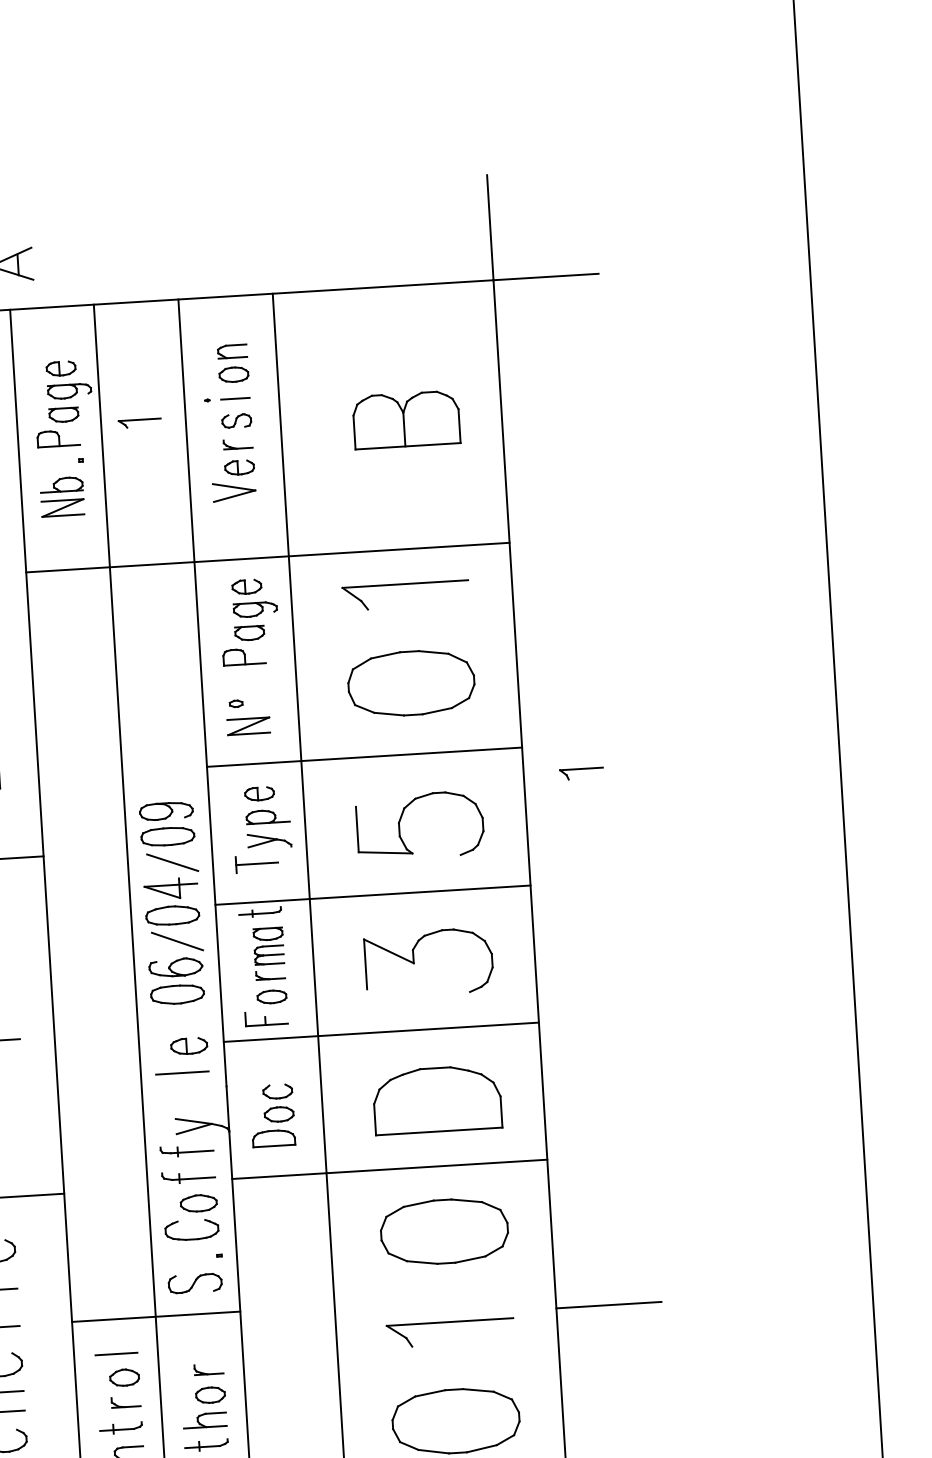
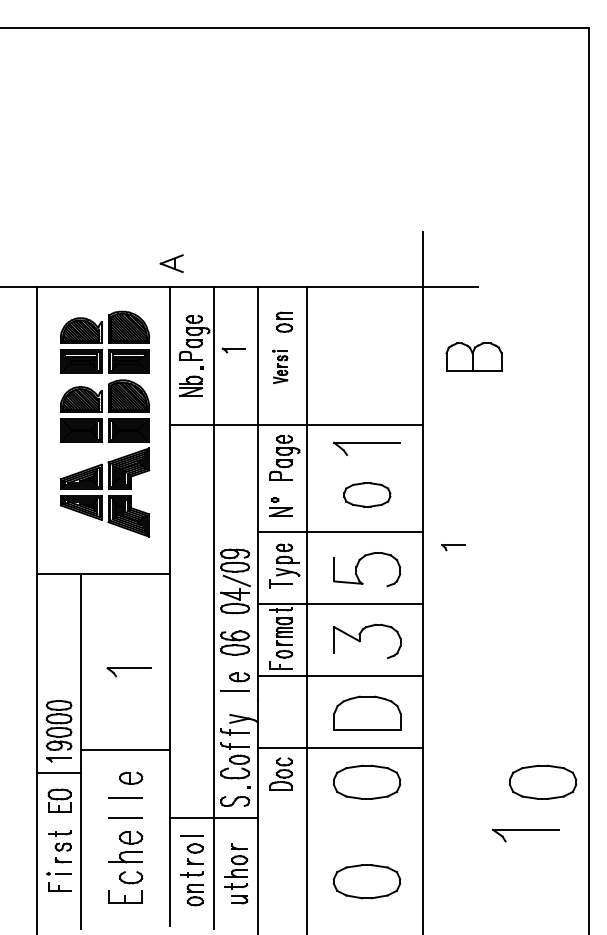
part: (405, 418) -> (473, 356), moved
part: (228, 448) -> (279, 366), size x0.6
part: (411, 682) -> (367, 494), size x0.7
line: (176, 940) -> (236, 621), removed
part: (271, 1114) -> (280, 773), moved
part: (779, 1209) -> (542, 781), added
line: (608, 1304) -> (450, 825), removed
part: (449, 1333) -> (525, 835), moved

